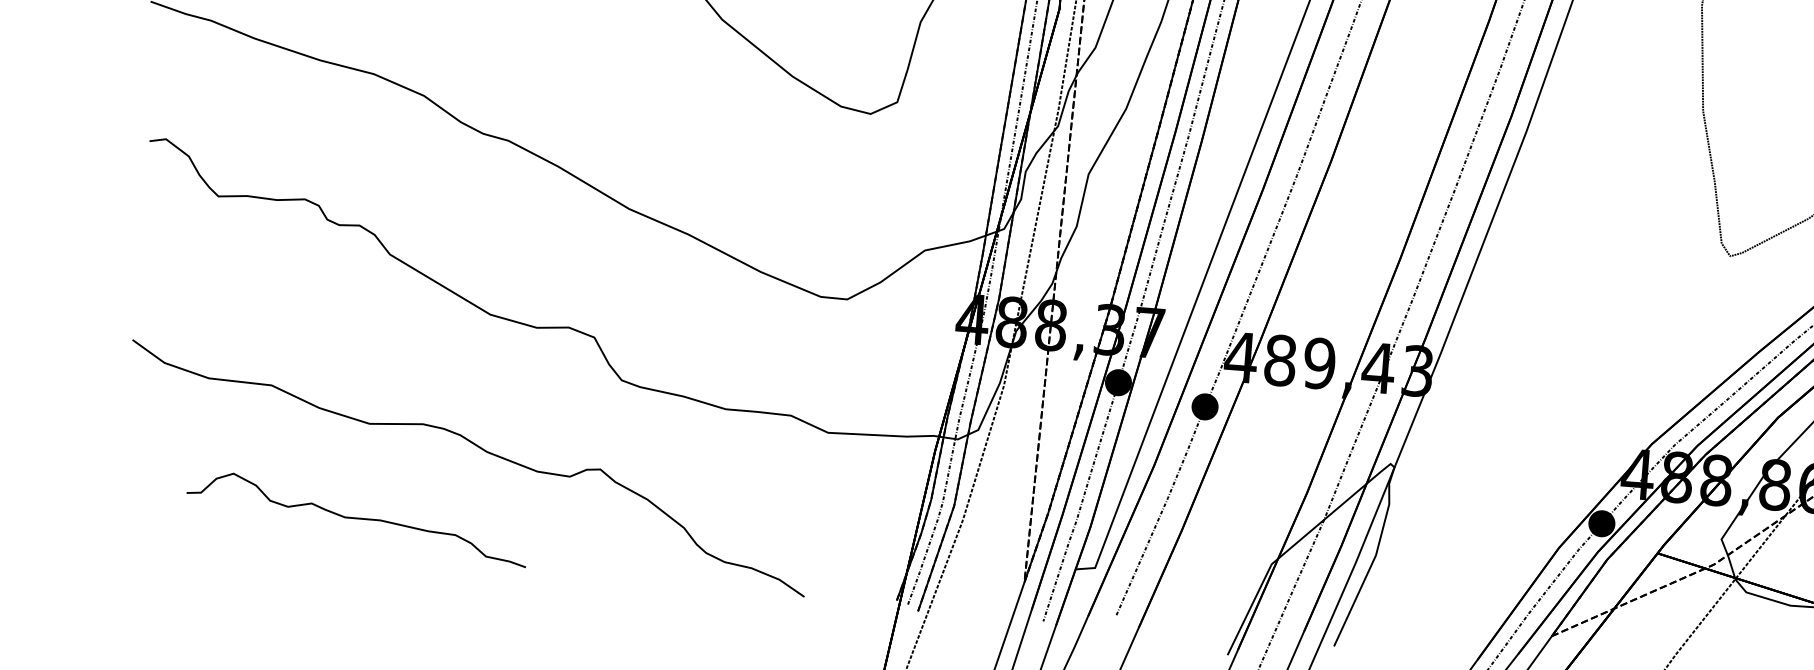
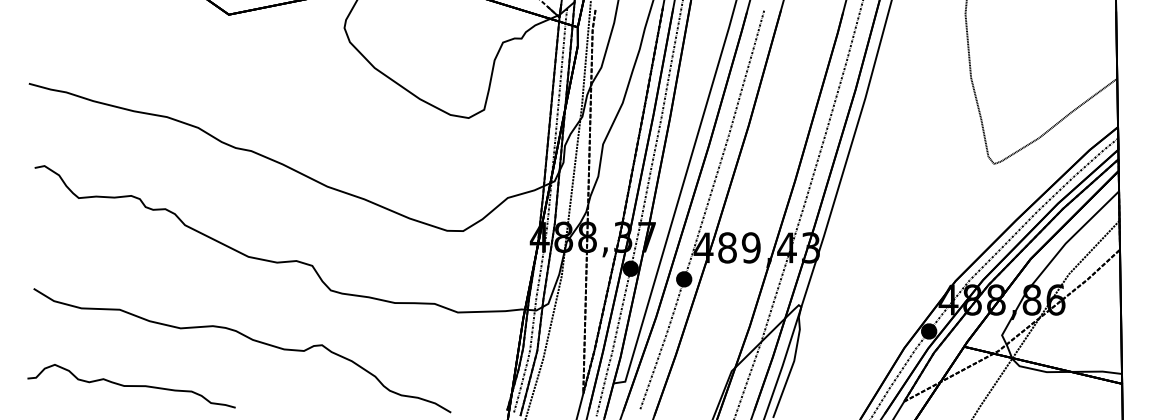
curve: (357, 519) -> (131, 386), moved

